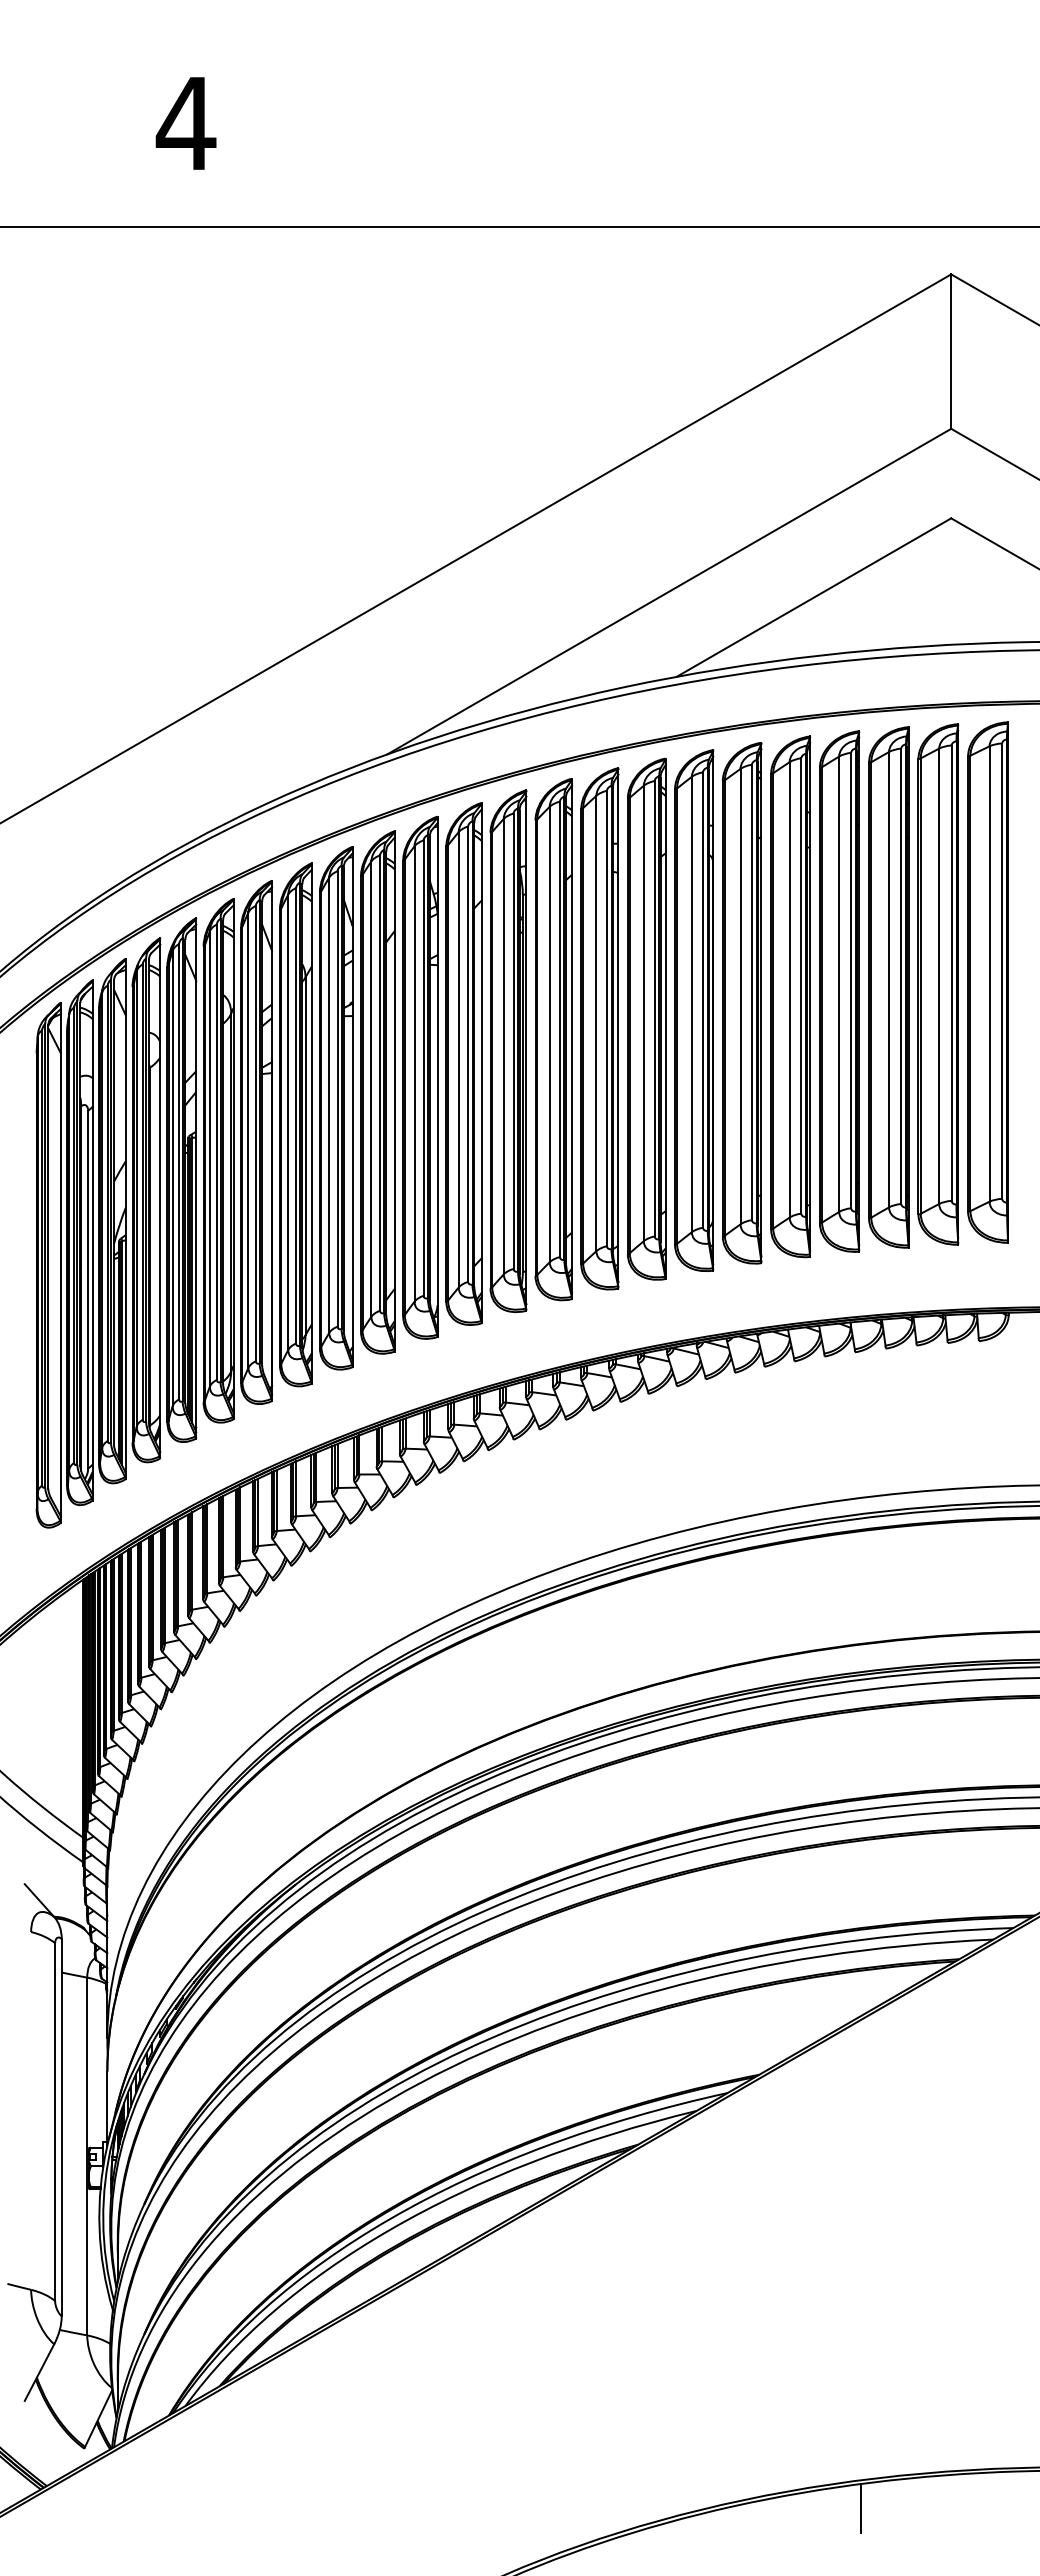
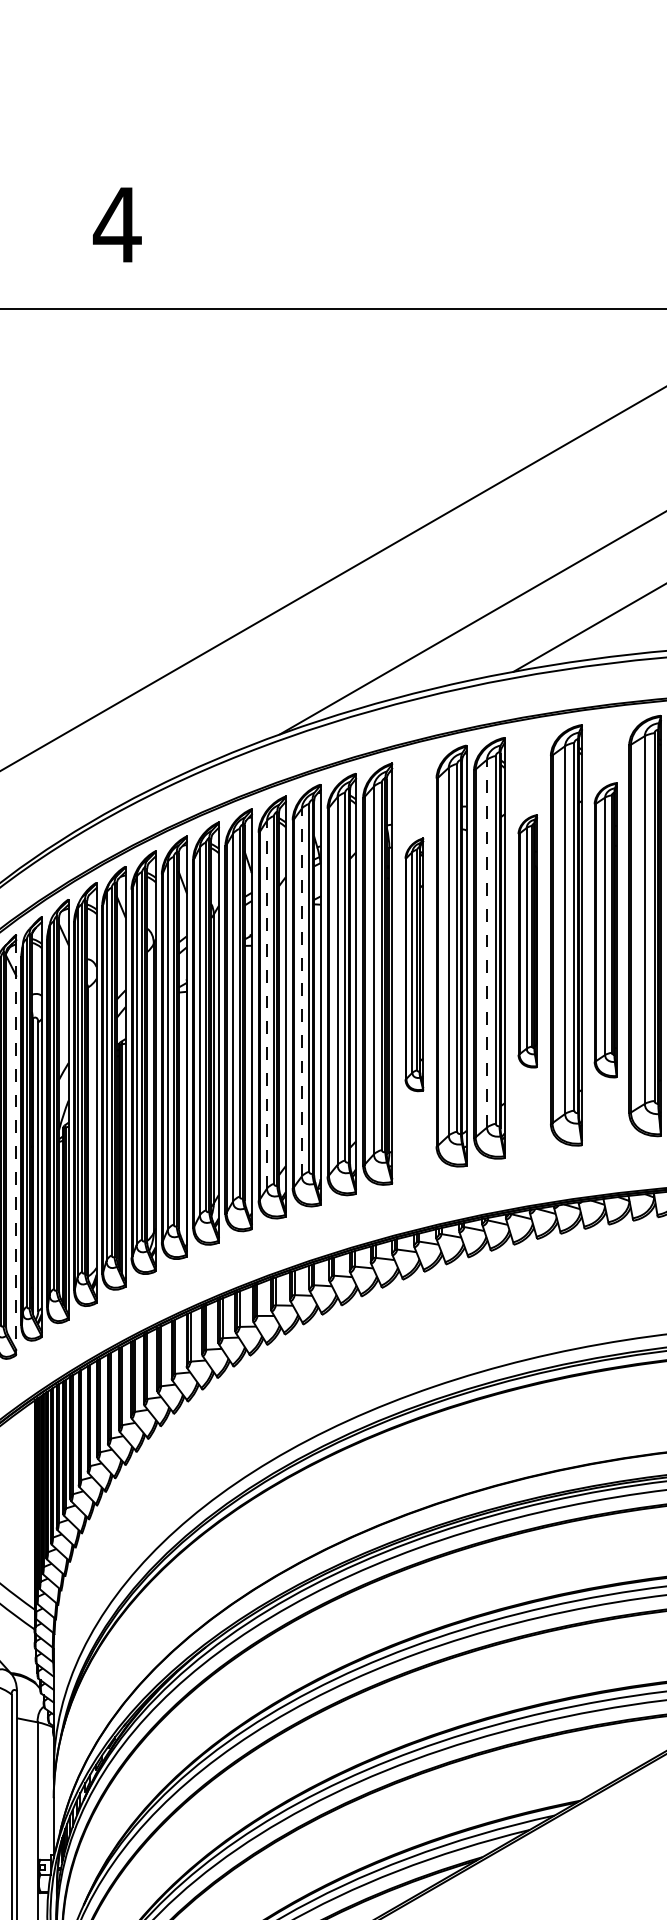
part: (790, 996) -> (605, 929), size x0.7
part: (694, 1010) -> (527, 941), size x0.6
line: (643, 1013) -> (486, 943), solid -> dashed
part: (553, 1039) -> (414, 964), size x0.6
line: (414, 1073) -> (301, 992), solid -> dashed
line: (371, 1089) -> (267, 1005), solid -> dashed
line: (60, 1262) -> (15, 1144), solid -> dashed

